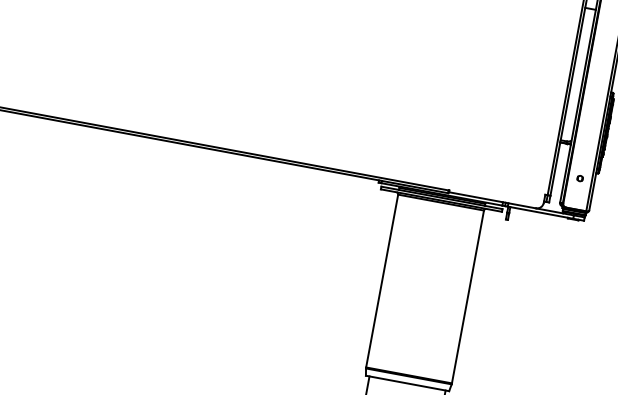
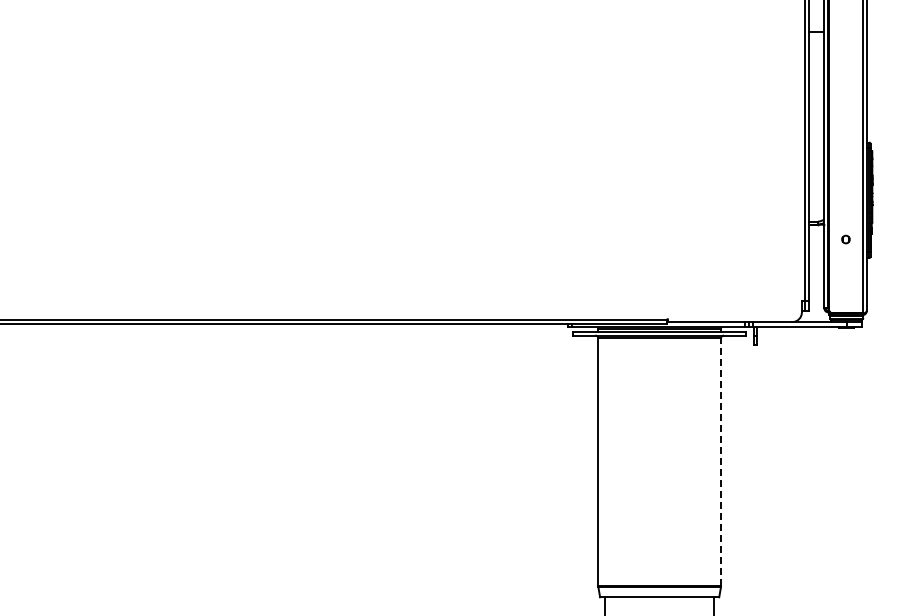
part: (579, 178) -> (845, 239), moved
line: (468, 297) -> (721, 462), solid -> dashed

